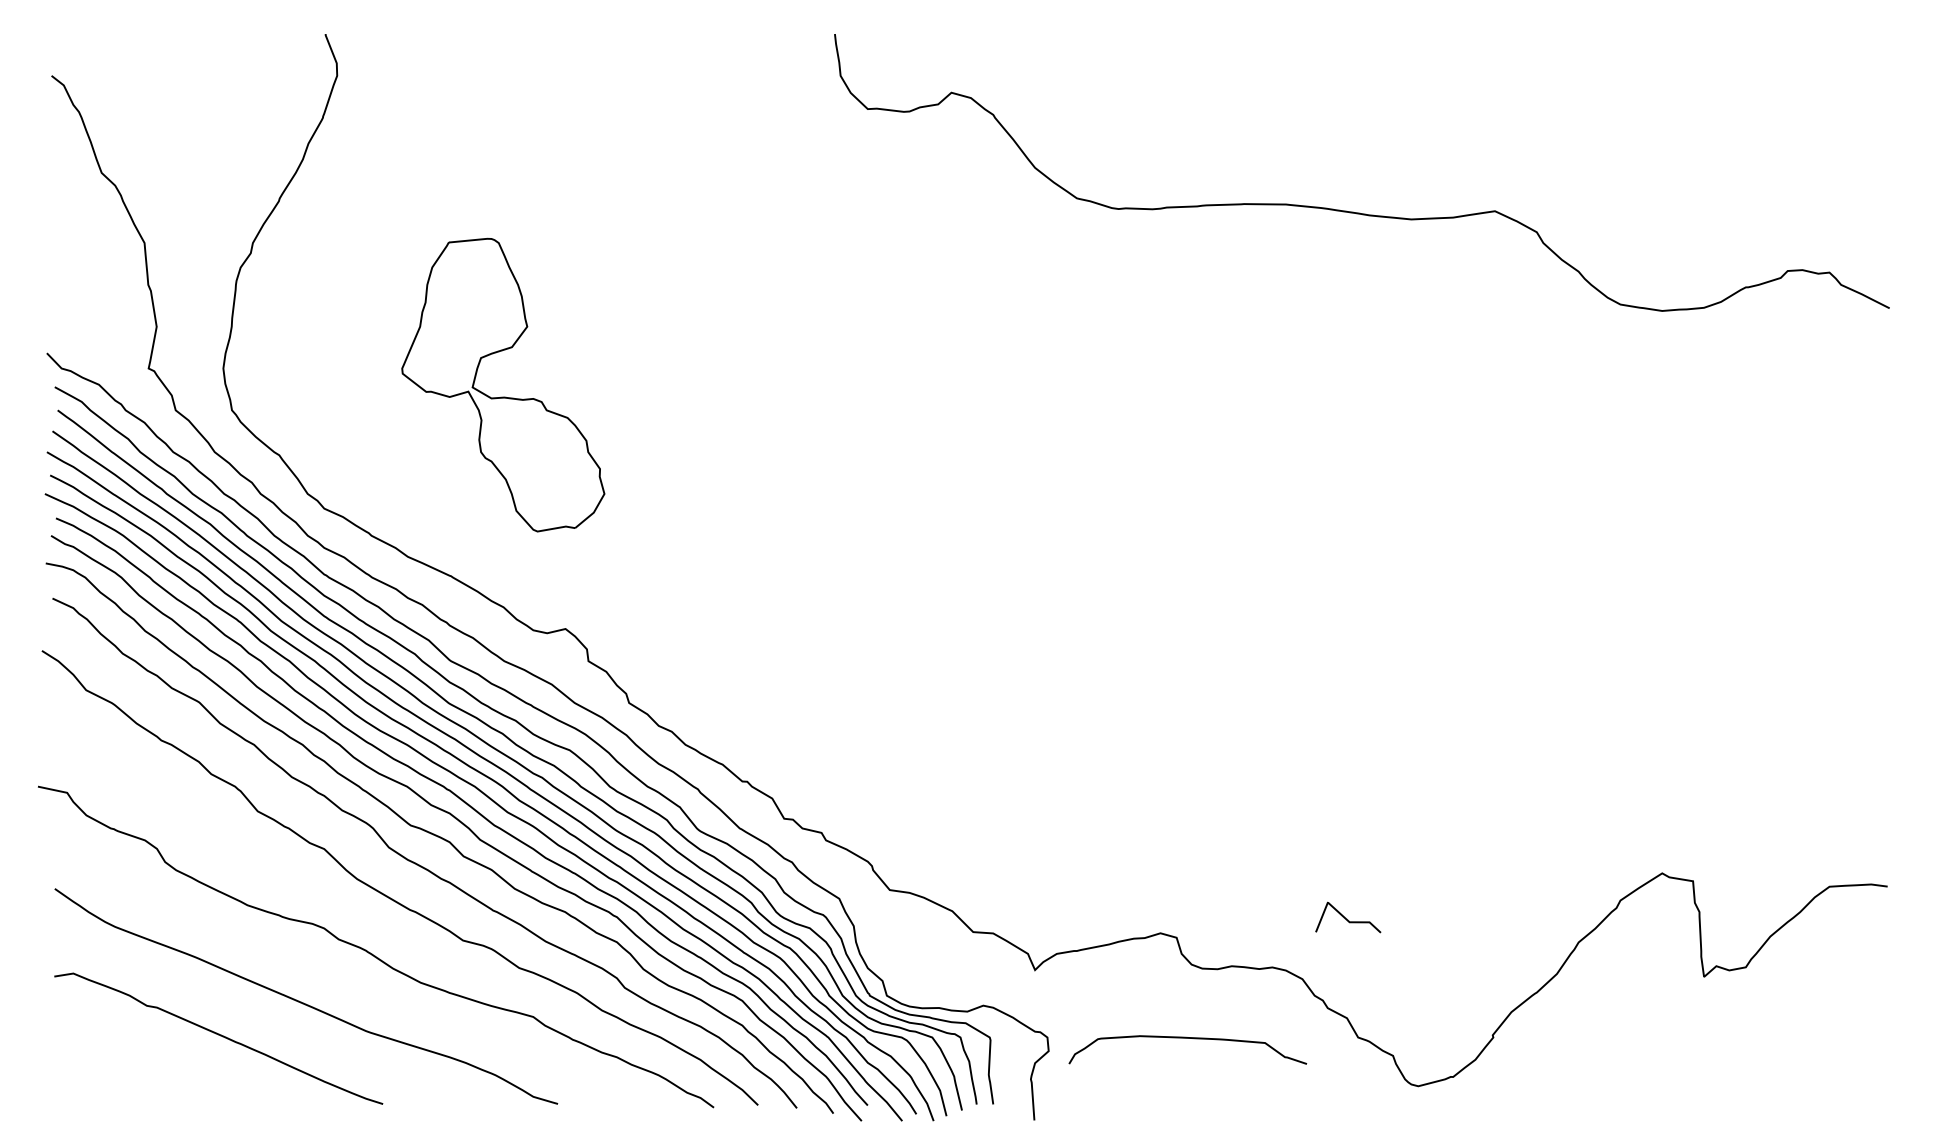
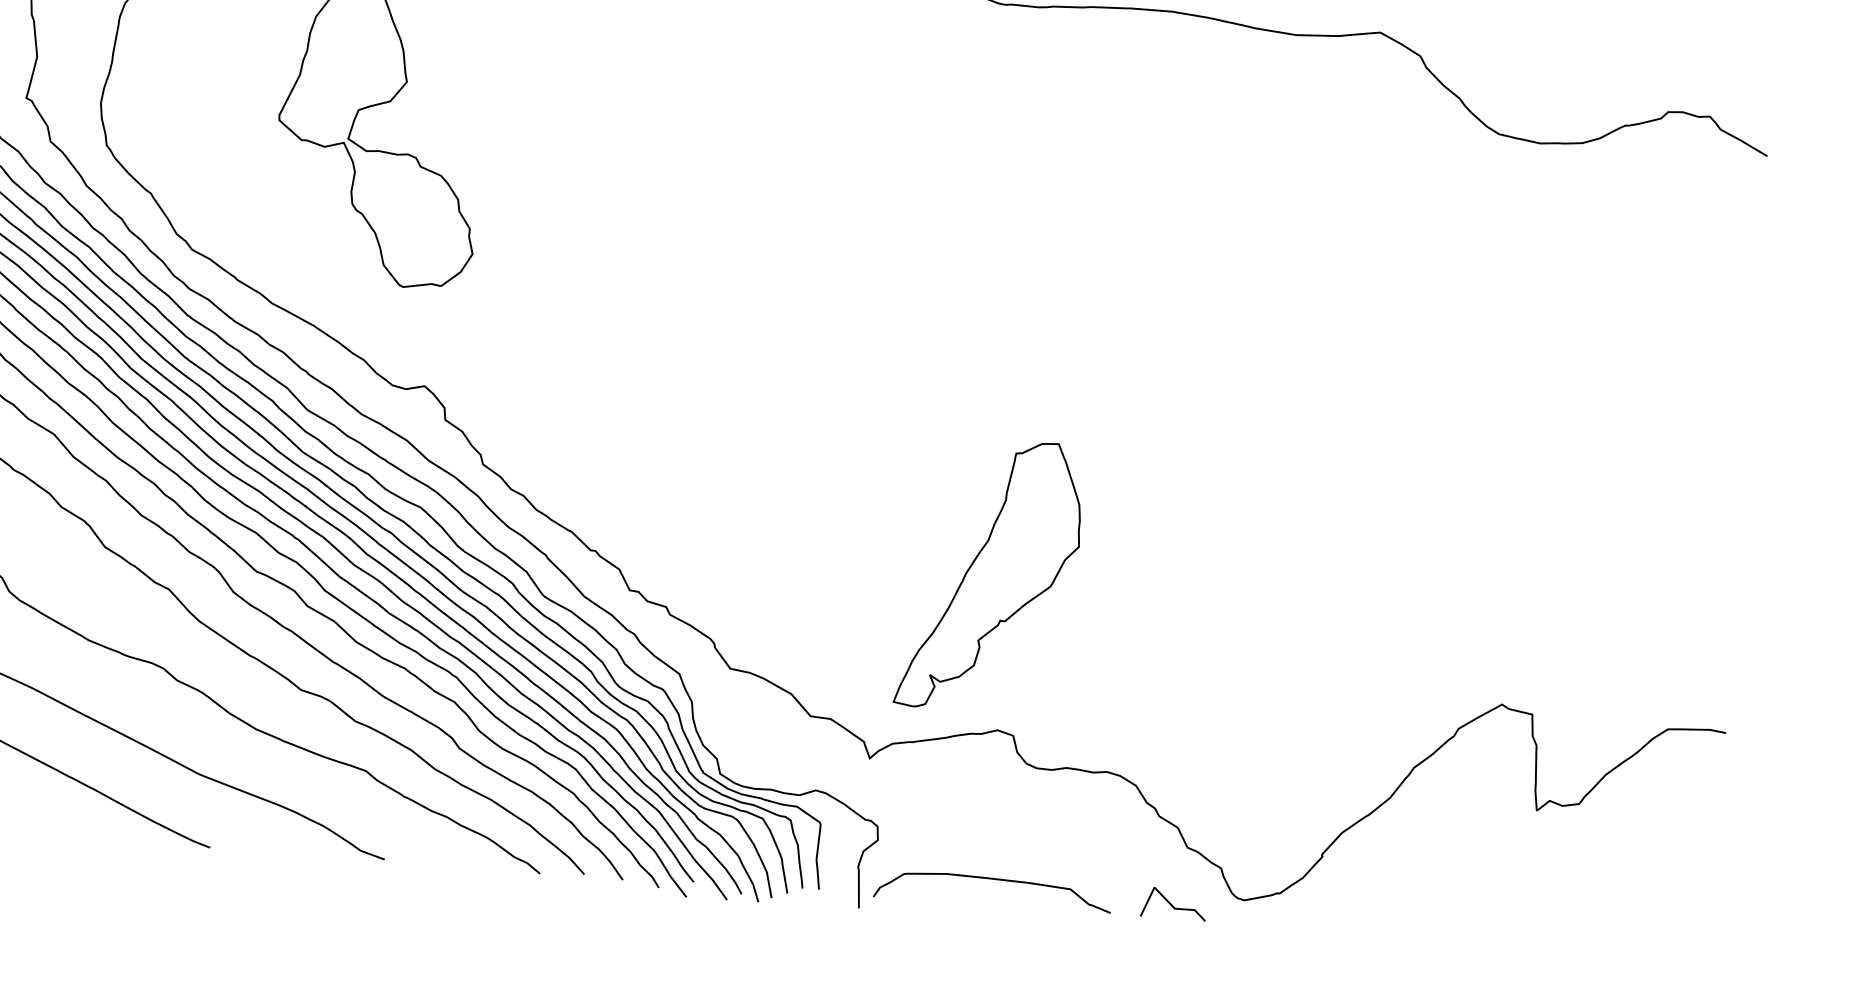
part: (1141, 779) -> (988, 575), added
curve: (1348, 919) -> (1173, 905), moved
curve: (1187, 1038) -> (993, 879), moved

